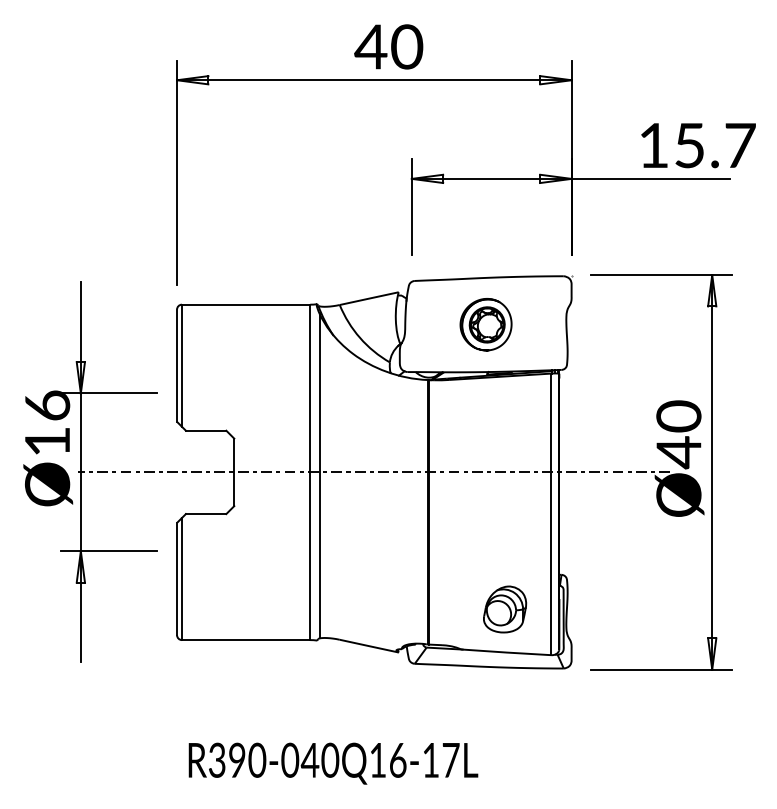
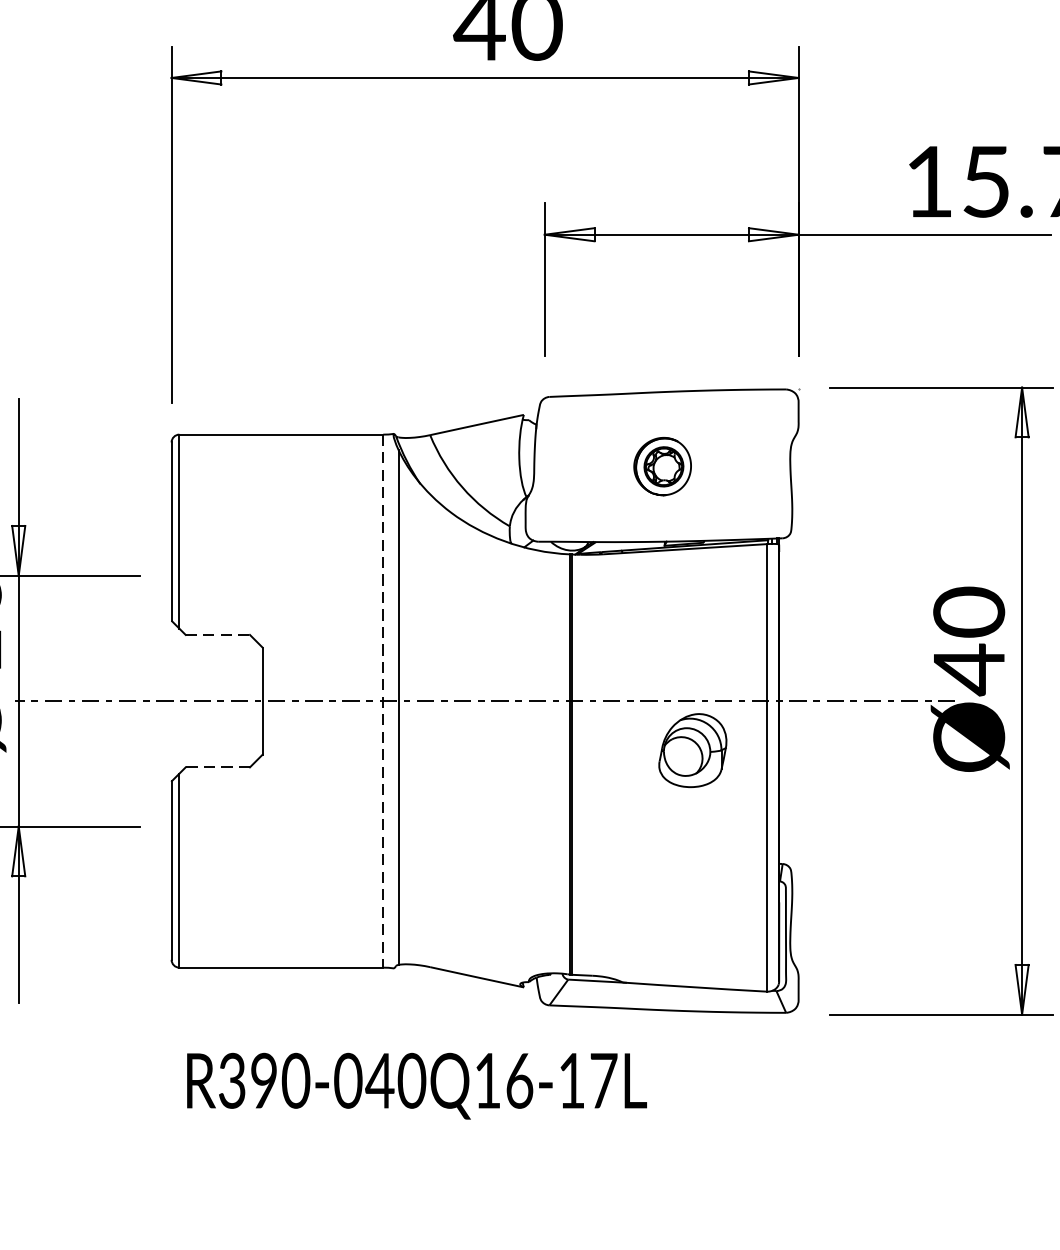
part: (485, 324) -> (661, 466), size x0.7
line: (206, 430) -> (218, 634), solid -> dashed
line: (310, 472) -> (383, 701), solid -> dashed
line: (205, 514) -> (216, 768), solid -> dashed
part: (505, 609) -> (693, 750), moved
text: (333, 763) -> (417, 1085), moved

